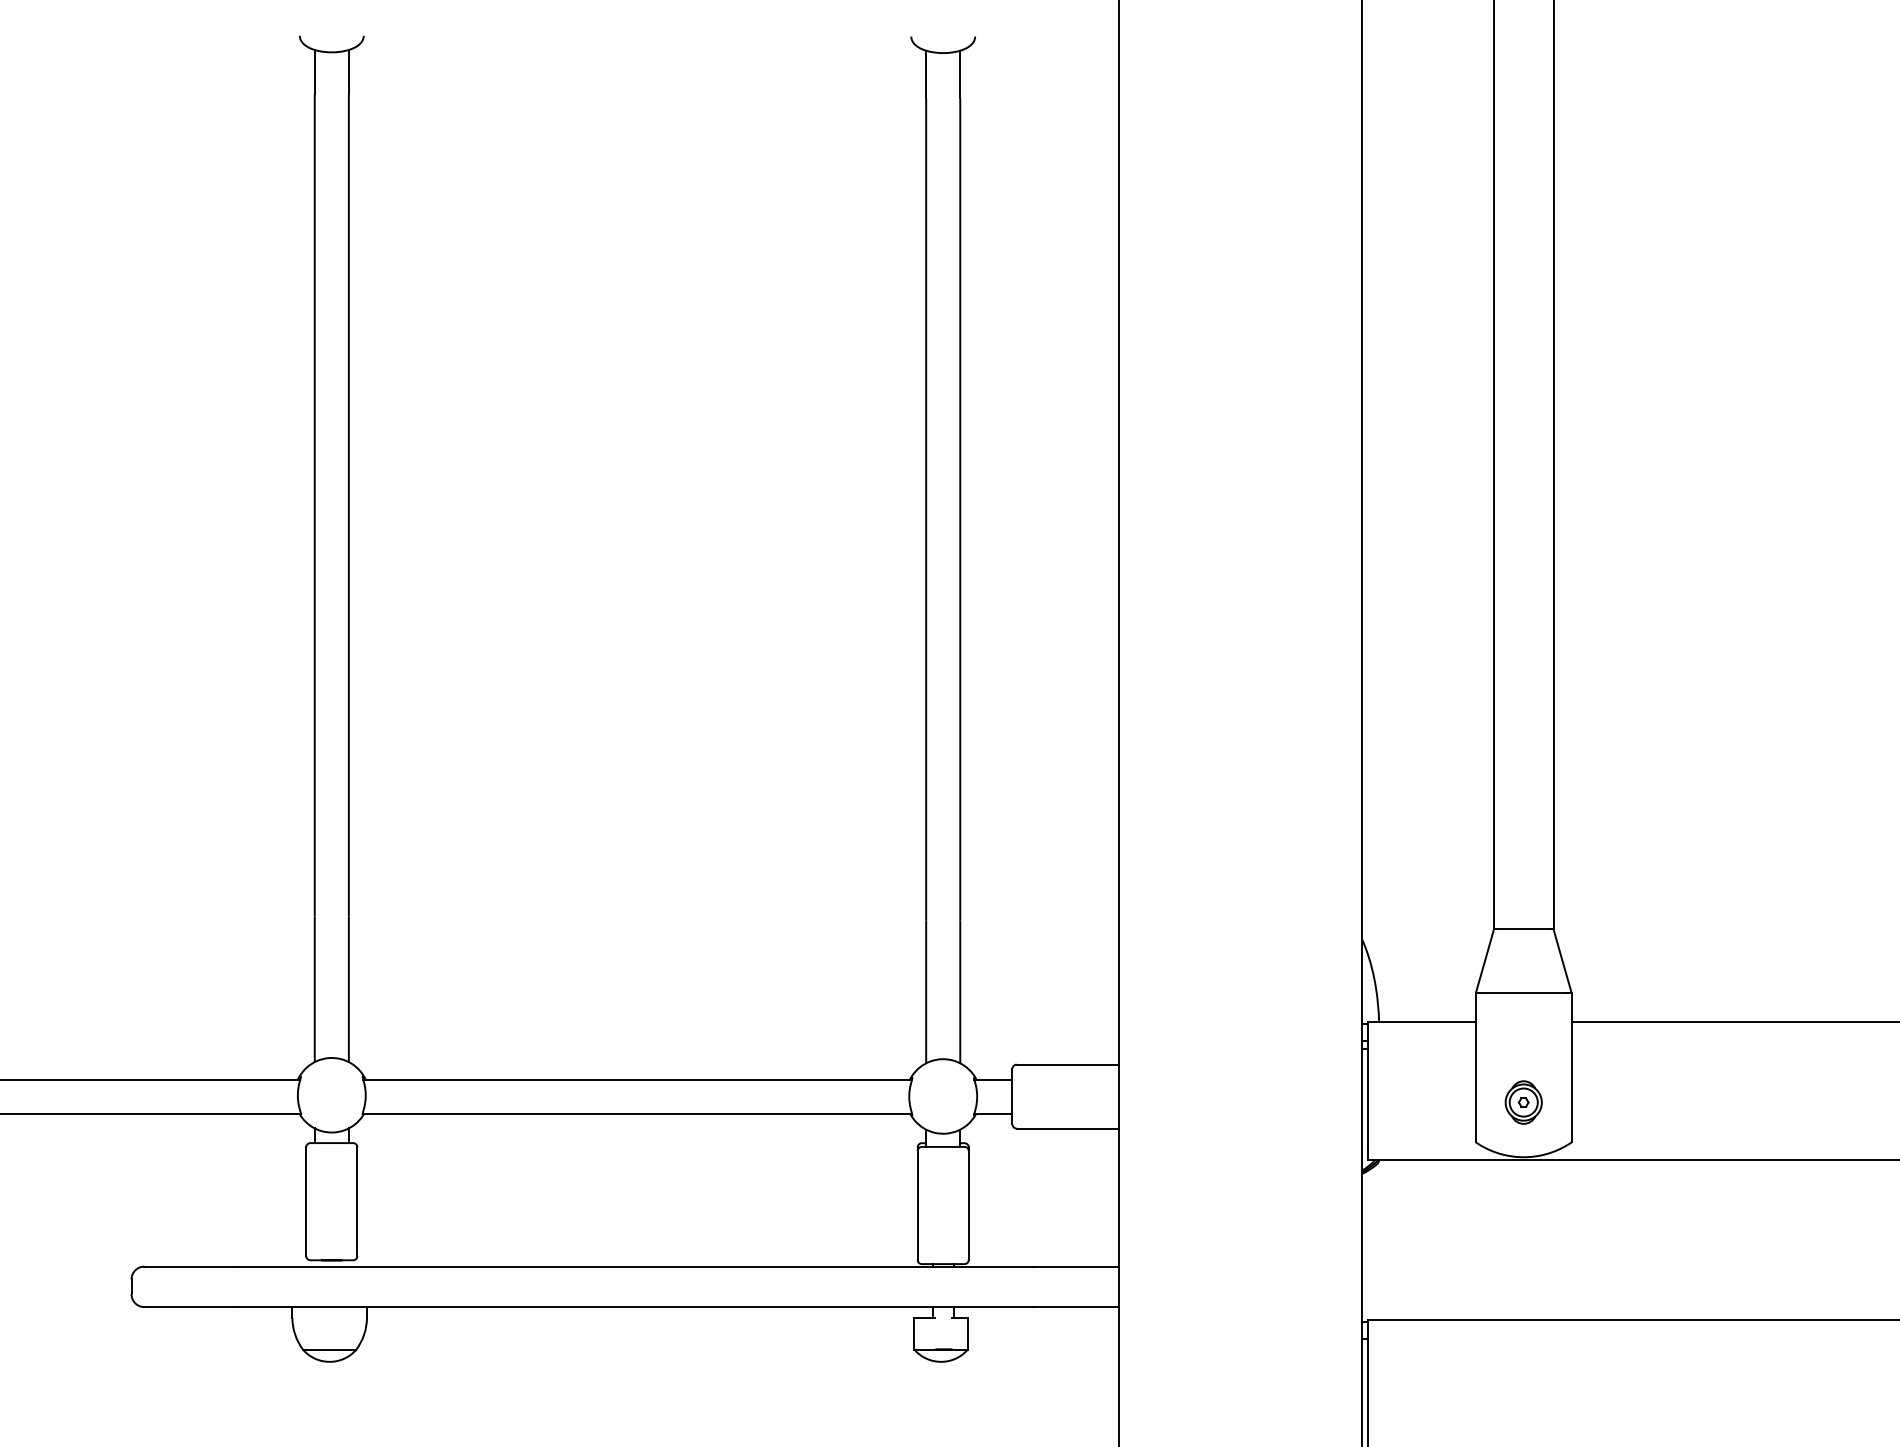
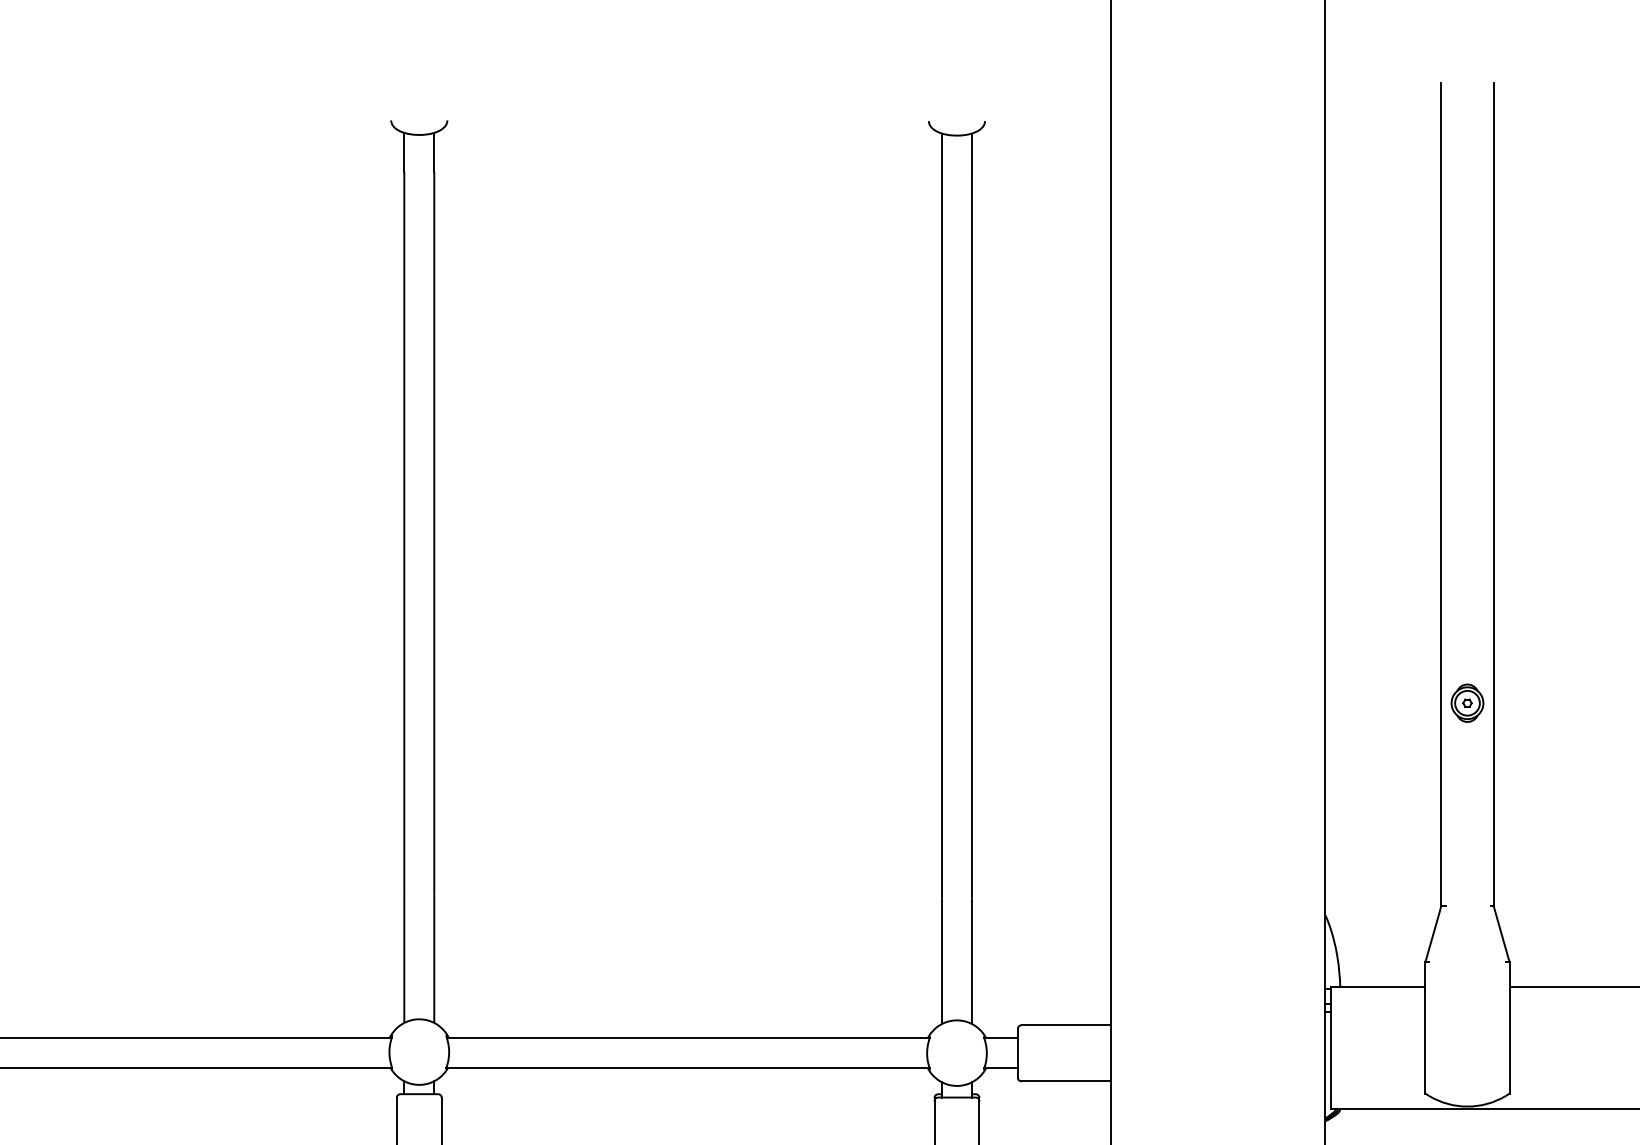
line: (1524, 929) -> (1468, 906), removed
line: (1523, 993) -> (1467, 962), removed
part: (1523, 1102) -> (1467, 703), moved

